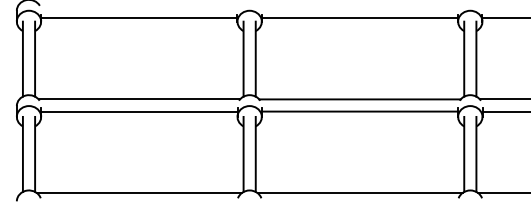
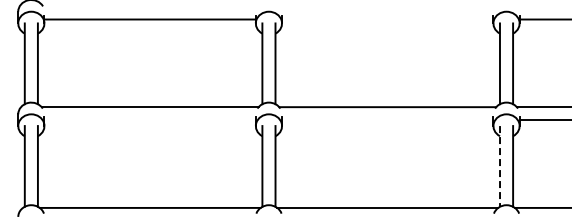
line: (359, 17) -> (387, 19), removed
line: (138, 111) -> (149, 120), removed
line: (359, 111) -> (387, 120), removed
line: (464, 154) -> (500, 166), solid -> dashed

